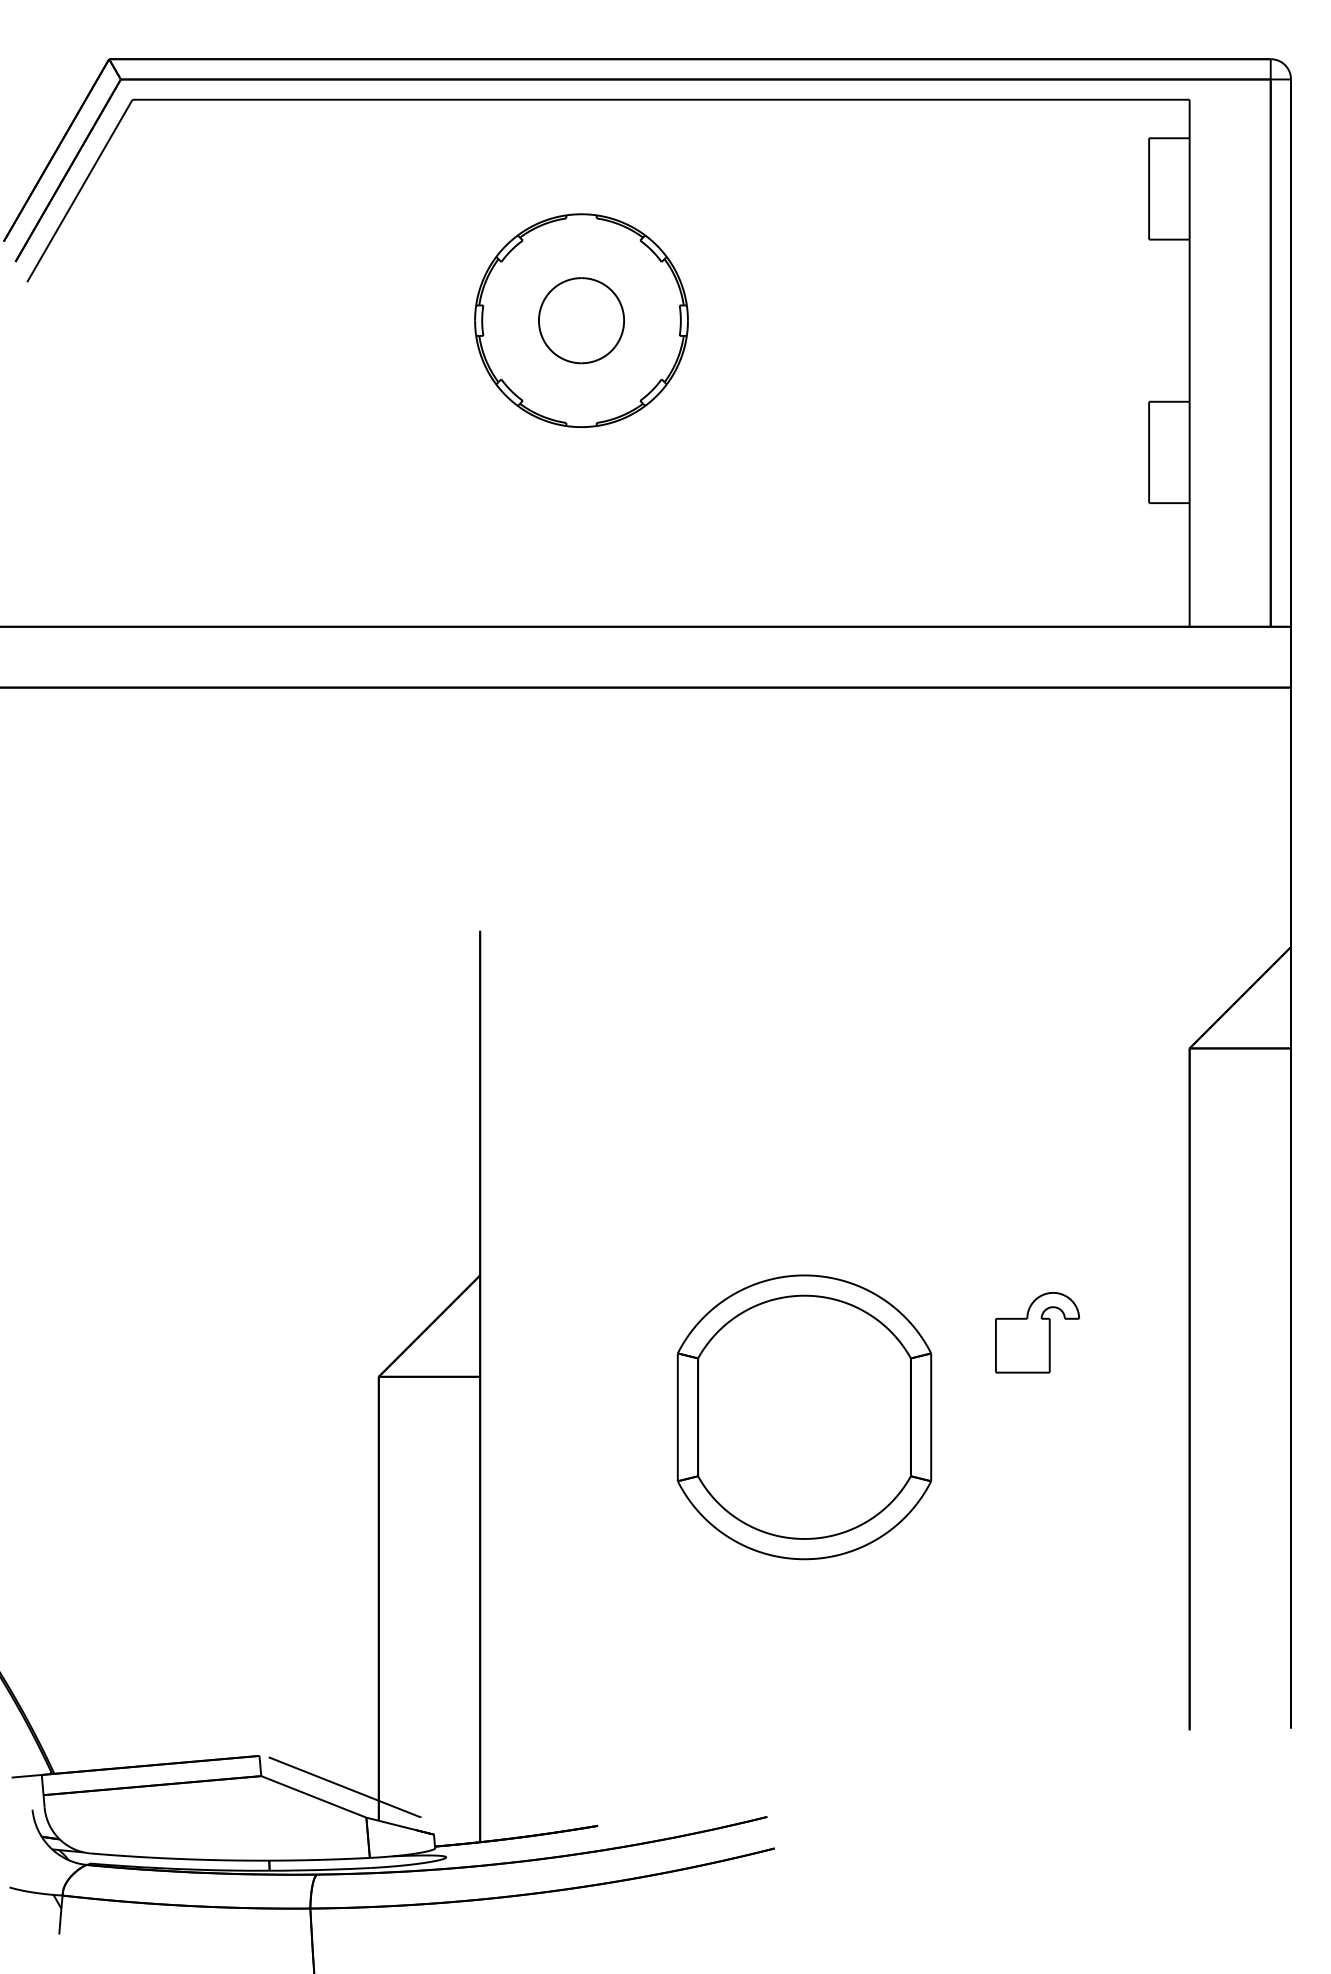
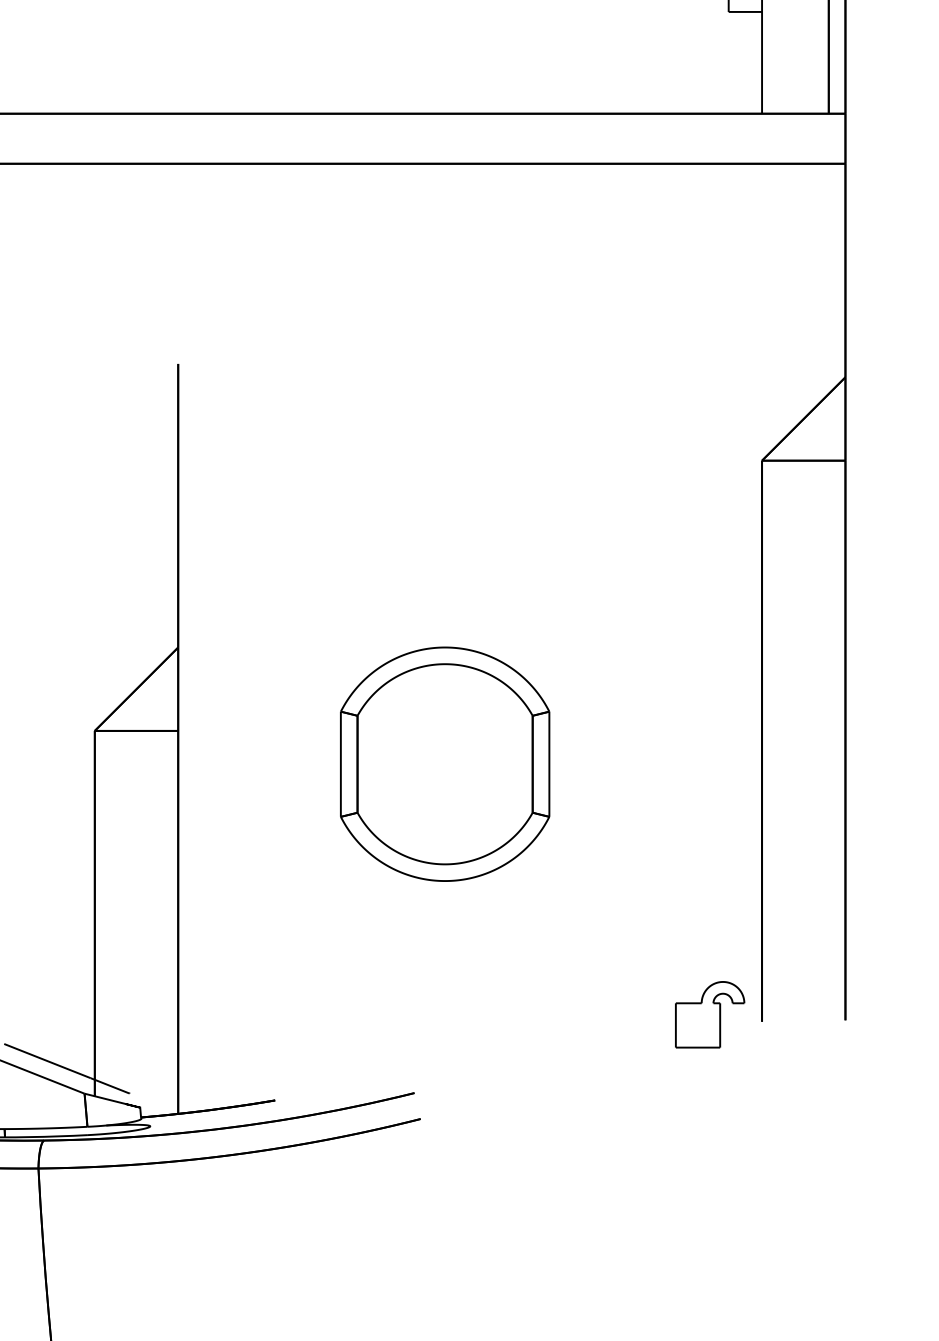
part: (1037, 1332) -> (710, 1014), moved

